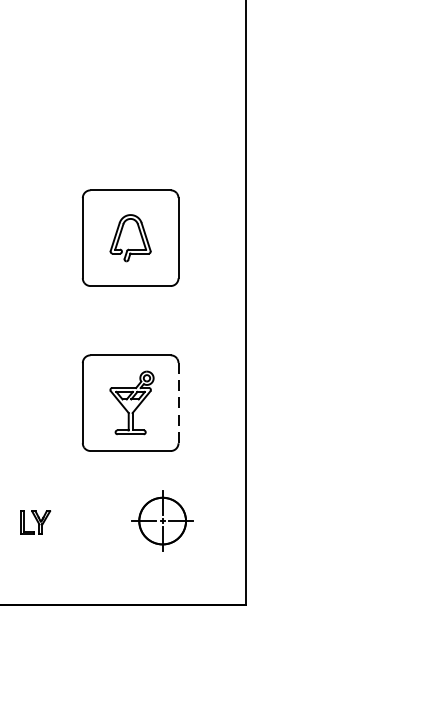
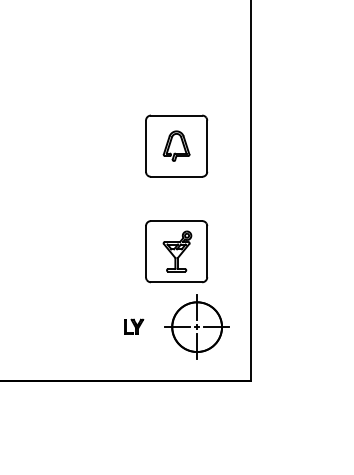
line: (178, 402) -> (207, 251), dashed -> solid
part: (161, 520) -> (196, 326), size x1.67
part: (36, 521) -> (134, 326), moved

